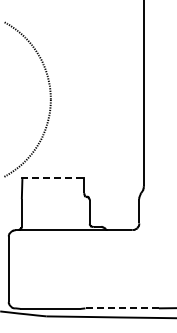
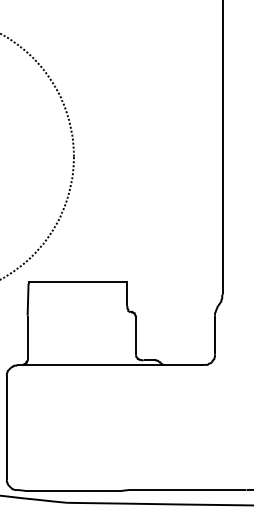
line: (53, 178) -> (78, 282), dashed -> solid
line: (122, 308) -> (188, 490), dashed -> solid

